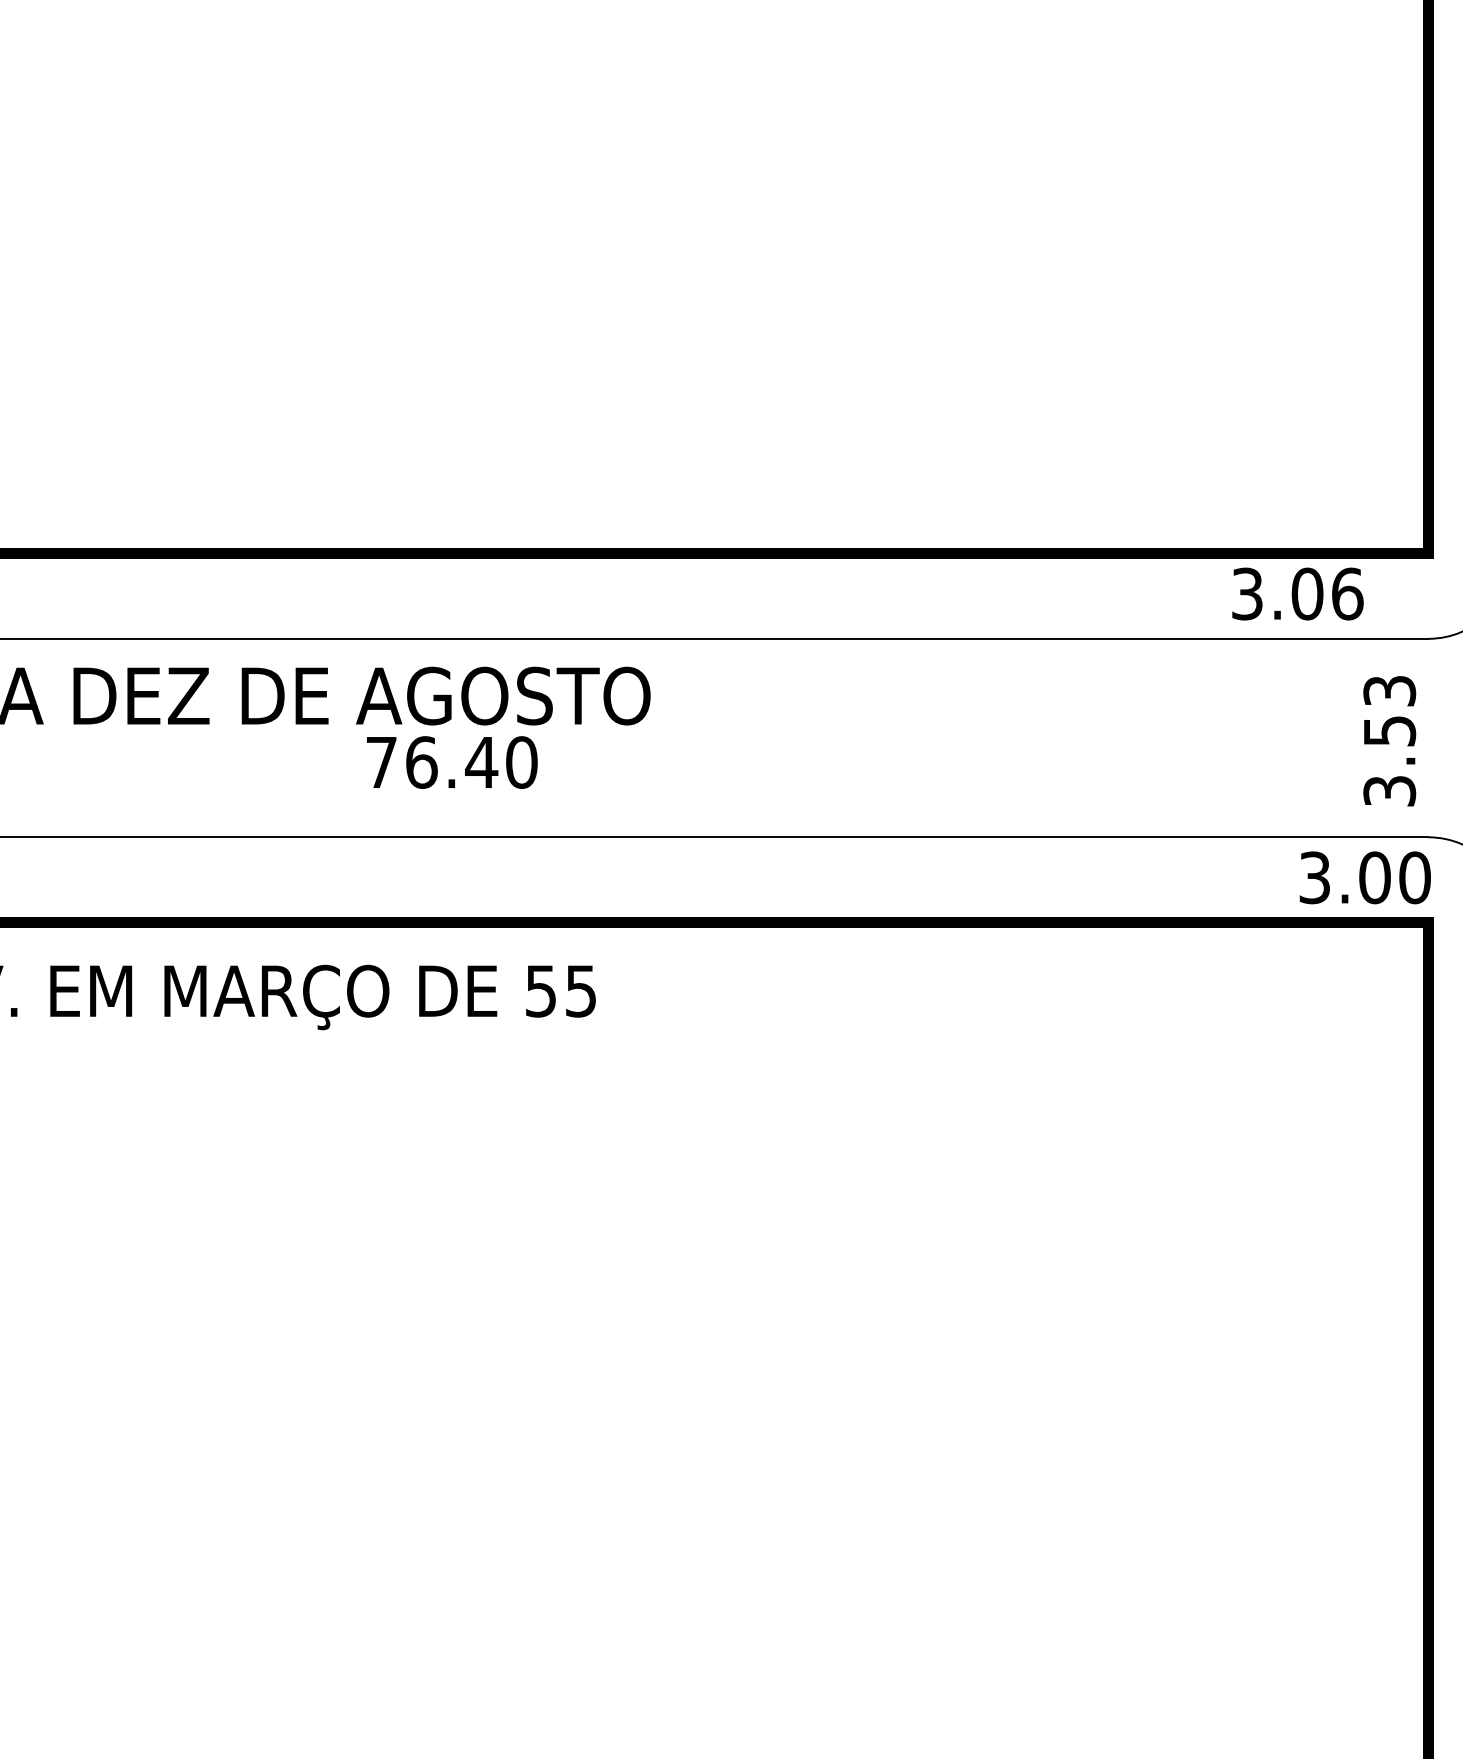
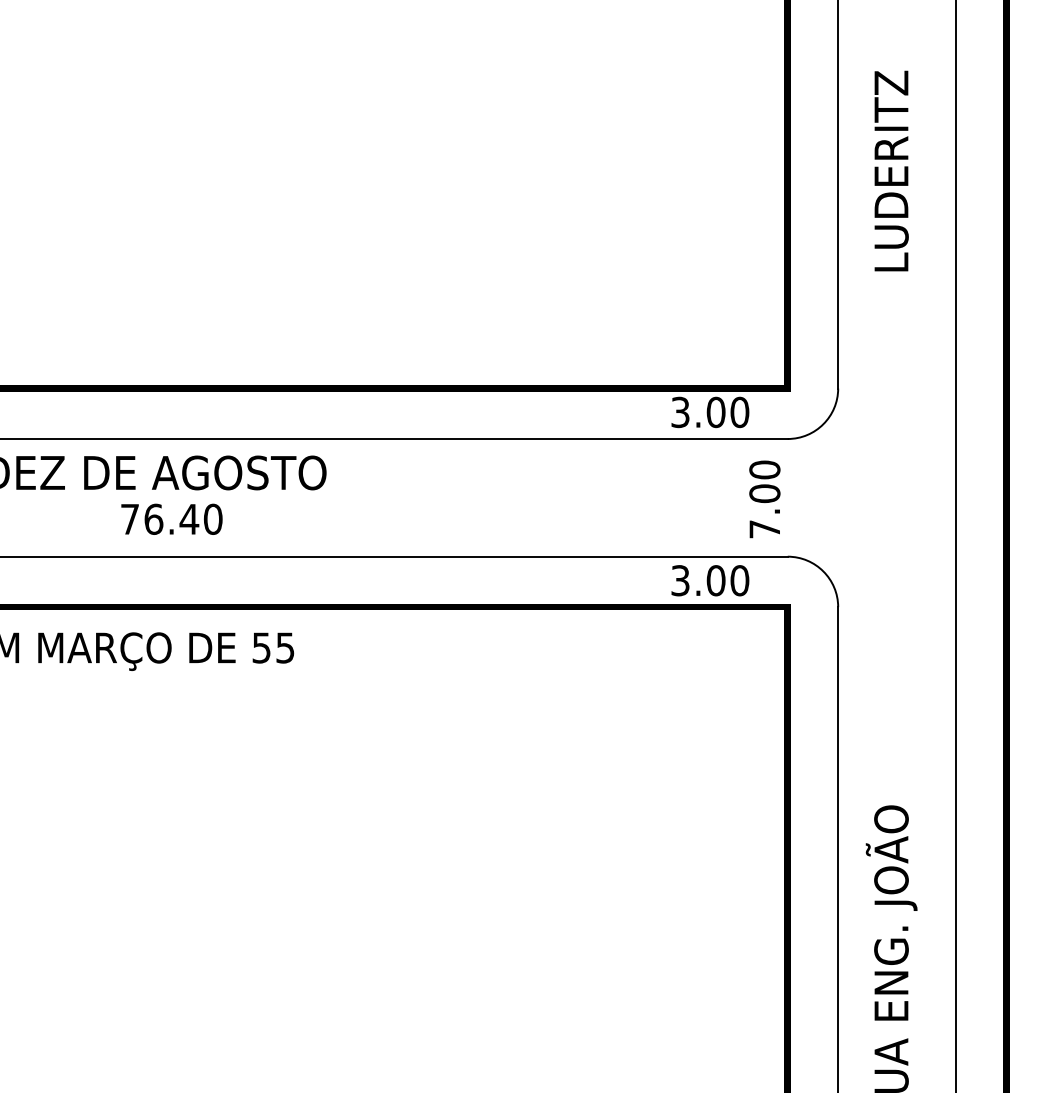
text: (1346, 592) -> (739, 411), 3.06 -> 3.00
text: (1389, 740) -> (764, 499), 3.53 -> 7.00
text: (451, 761) -> (171, 518), moved
text: (1365, 877) -> (710, 580), moved

